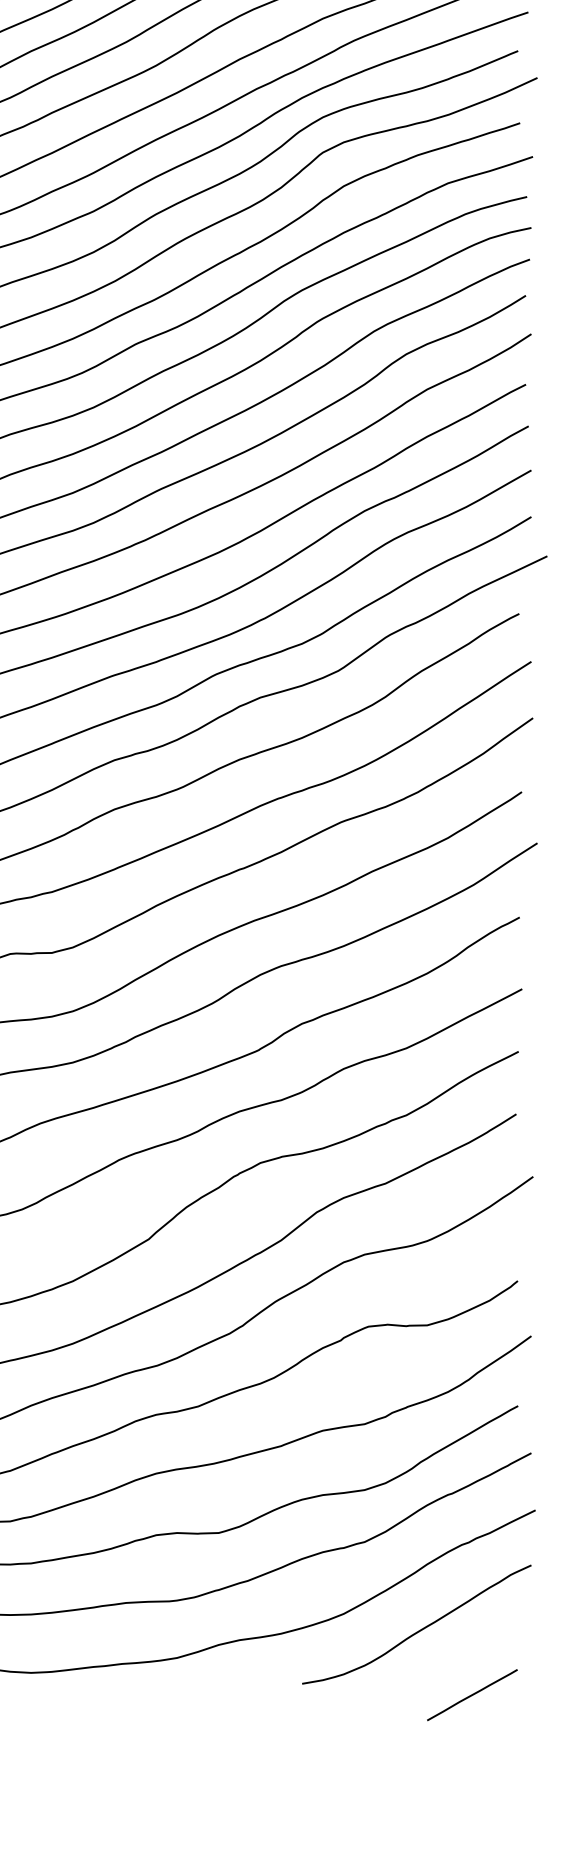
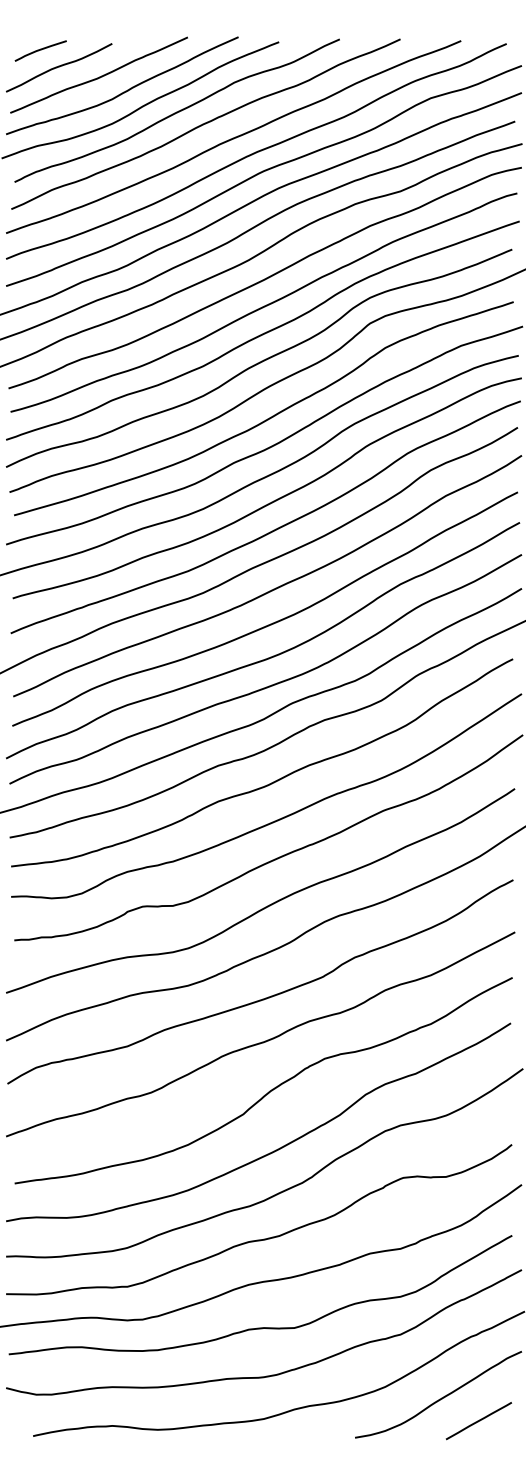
line: (471, 1695) -> (478, 1421), moved

